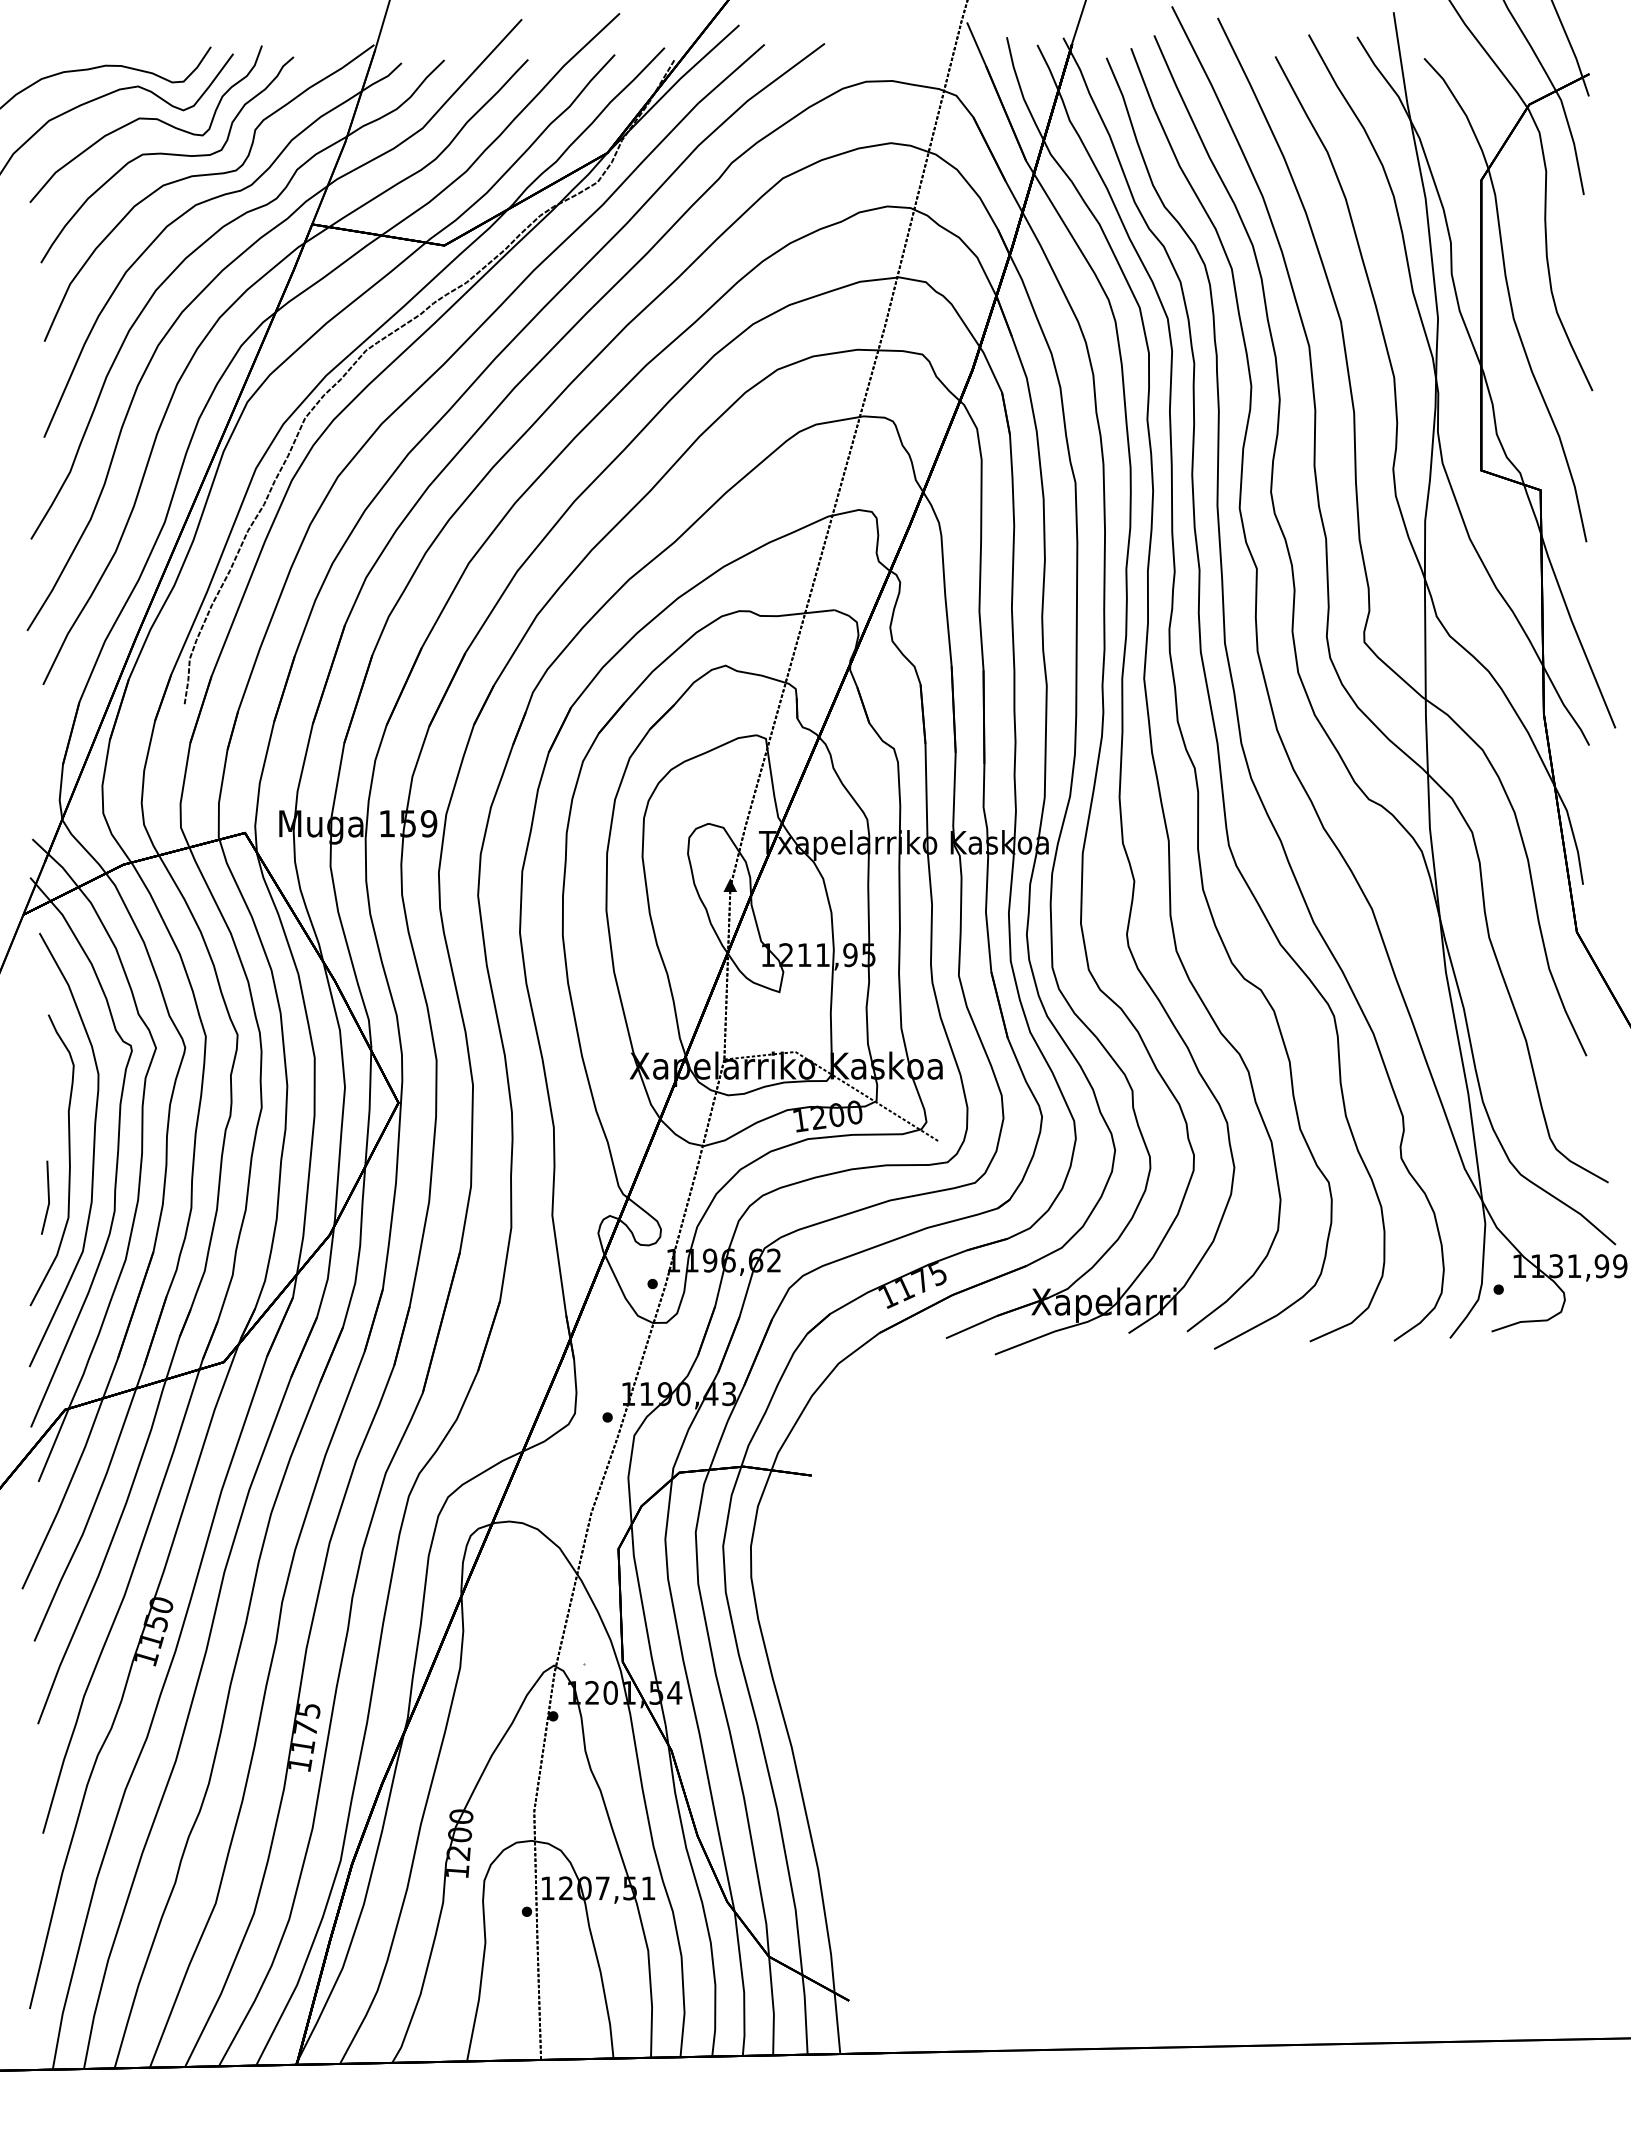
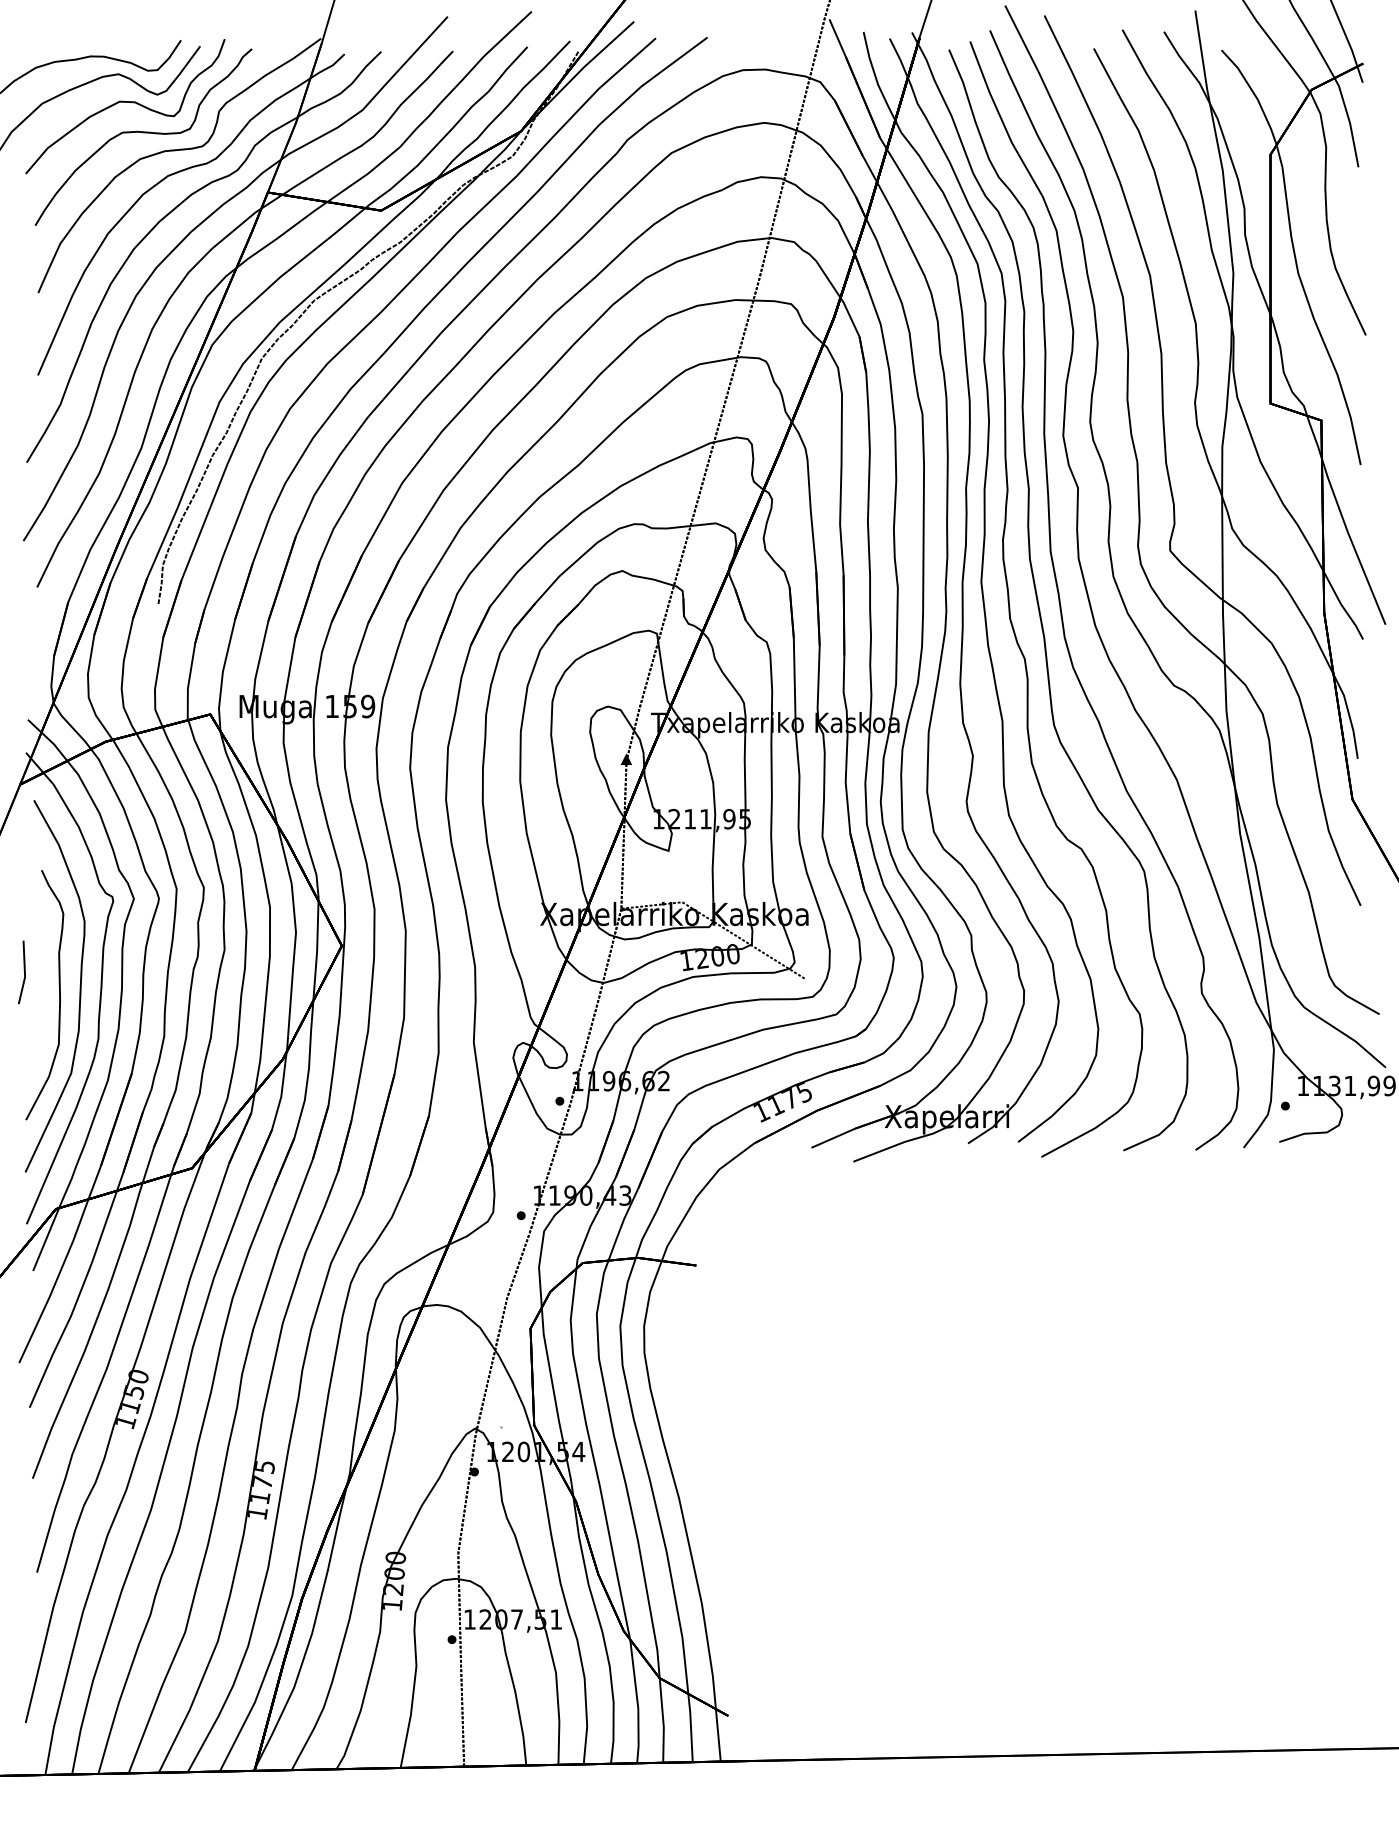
line: (47, 1195) -> (23, 970), moved

